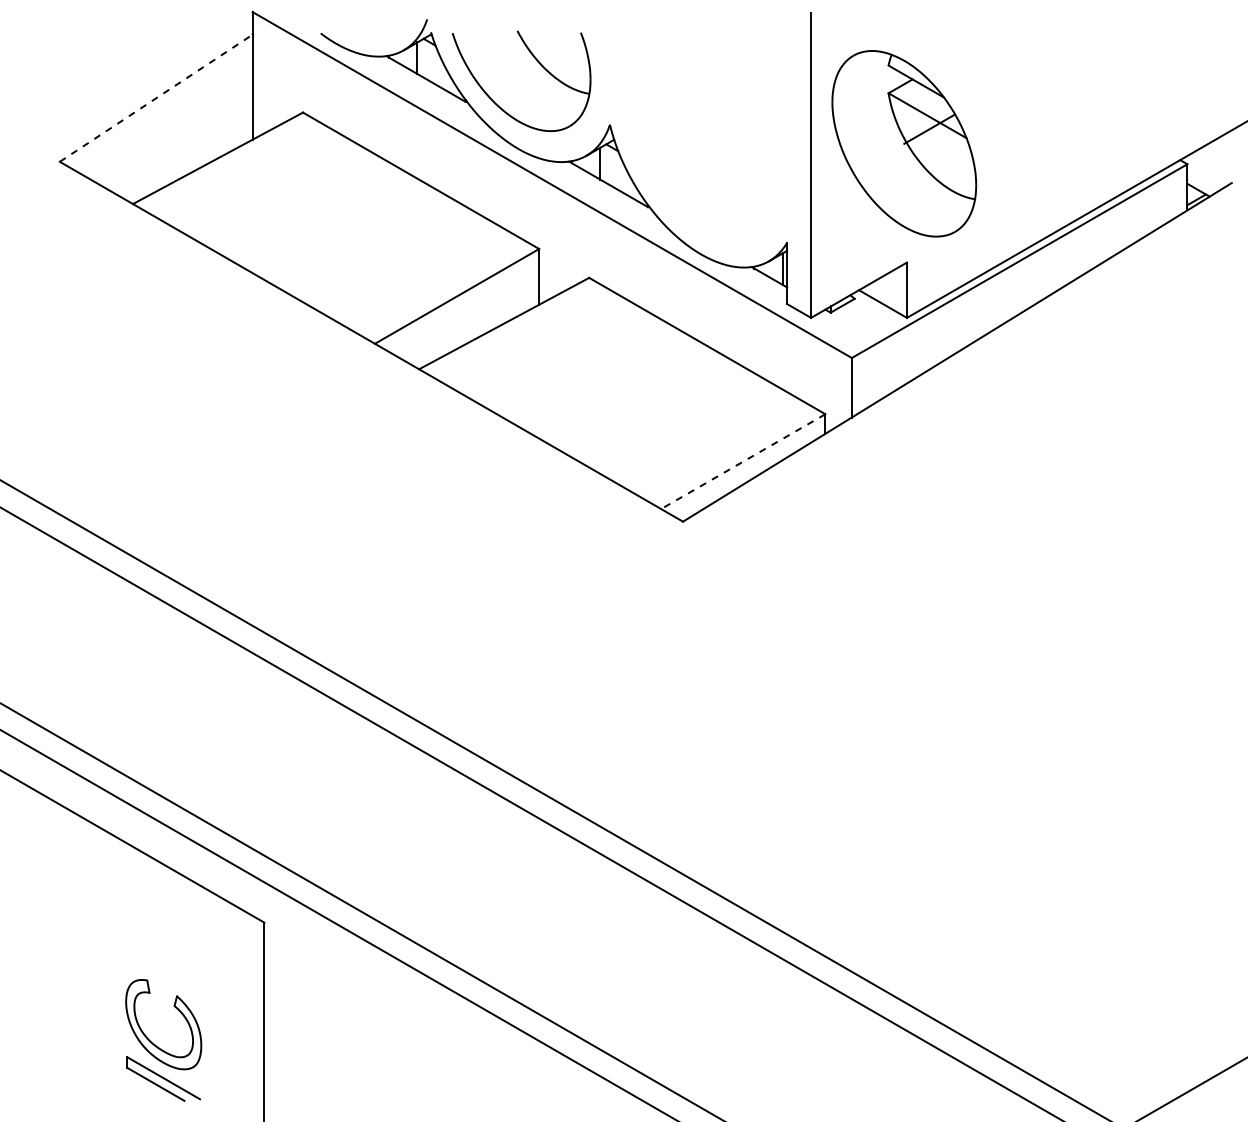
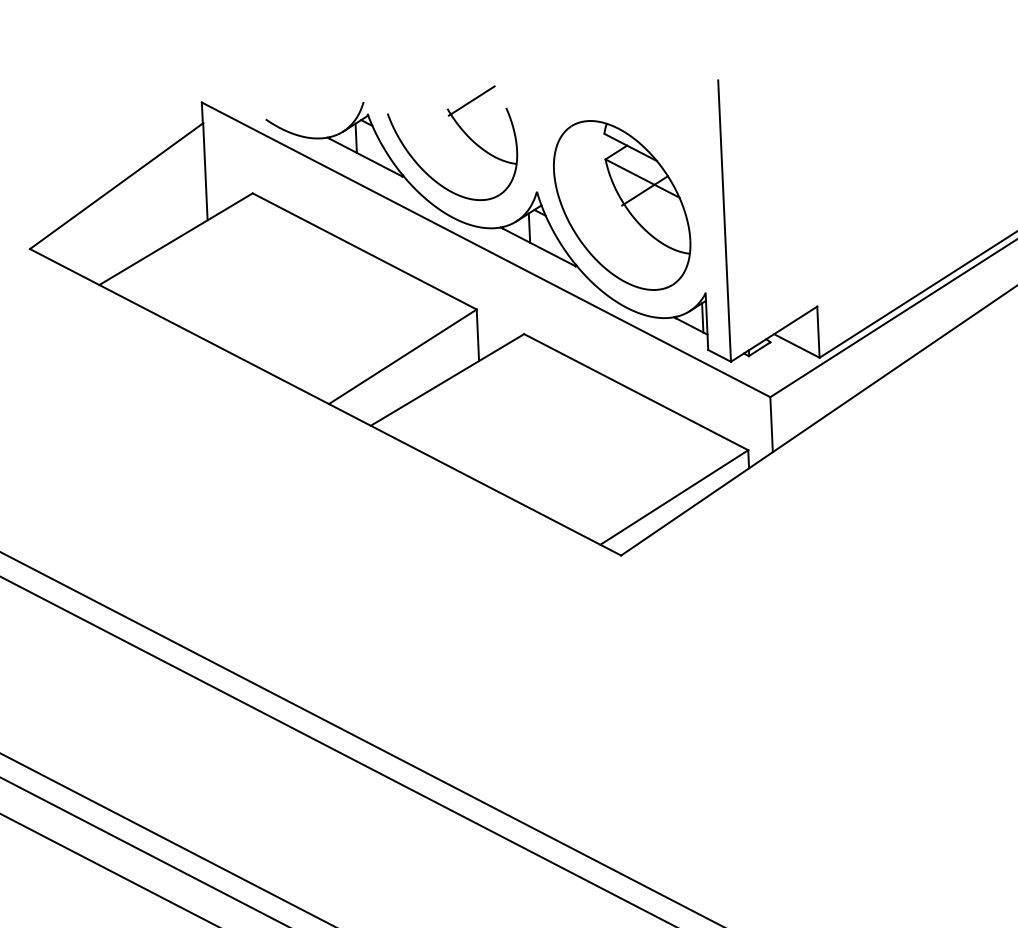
line: (543, 23) -> (471, 100), added
line: (156, 98) -> (116, 186), dashed -> solid
part: (904, 143) -> (622, 205), moved
line: (743, 461) -> (674, 497), dashed -> solid

